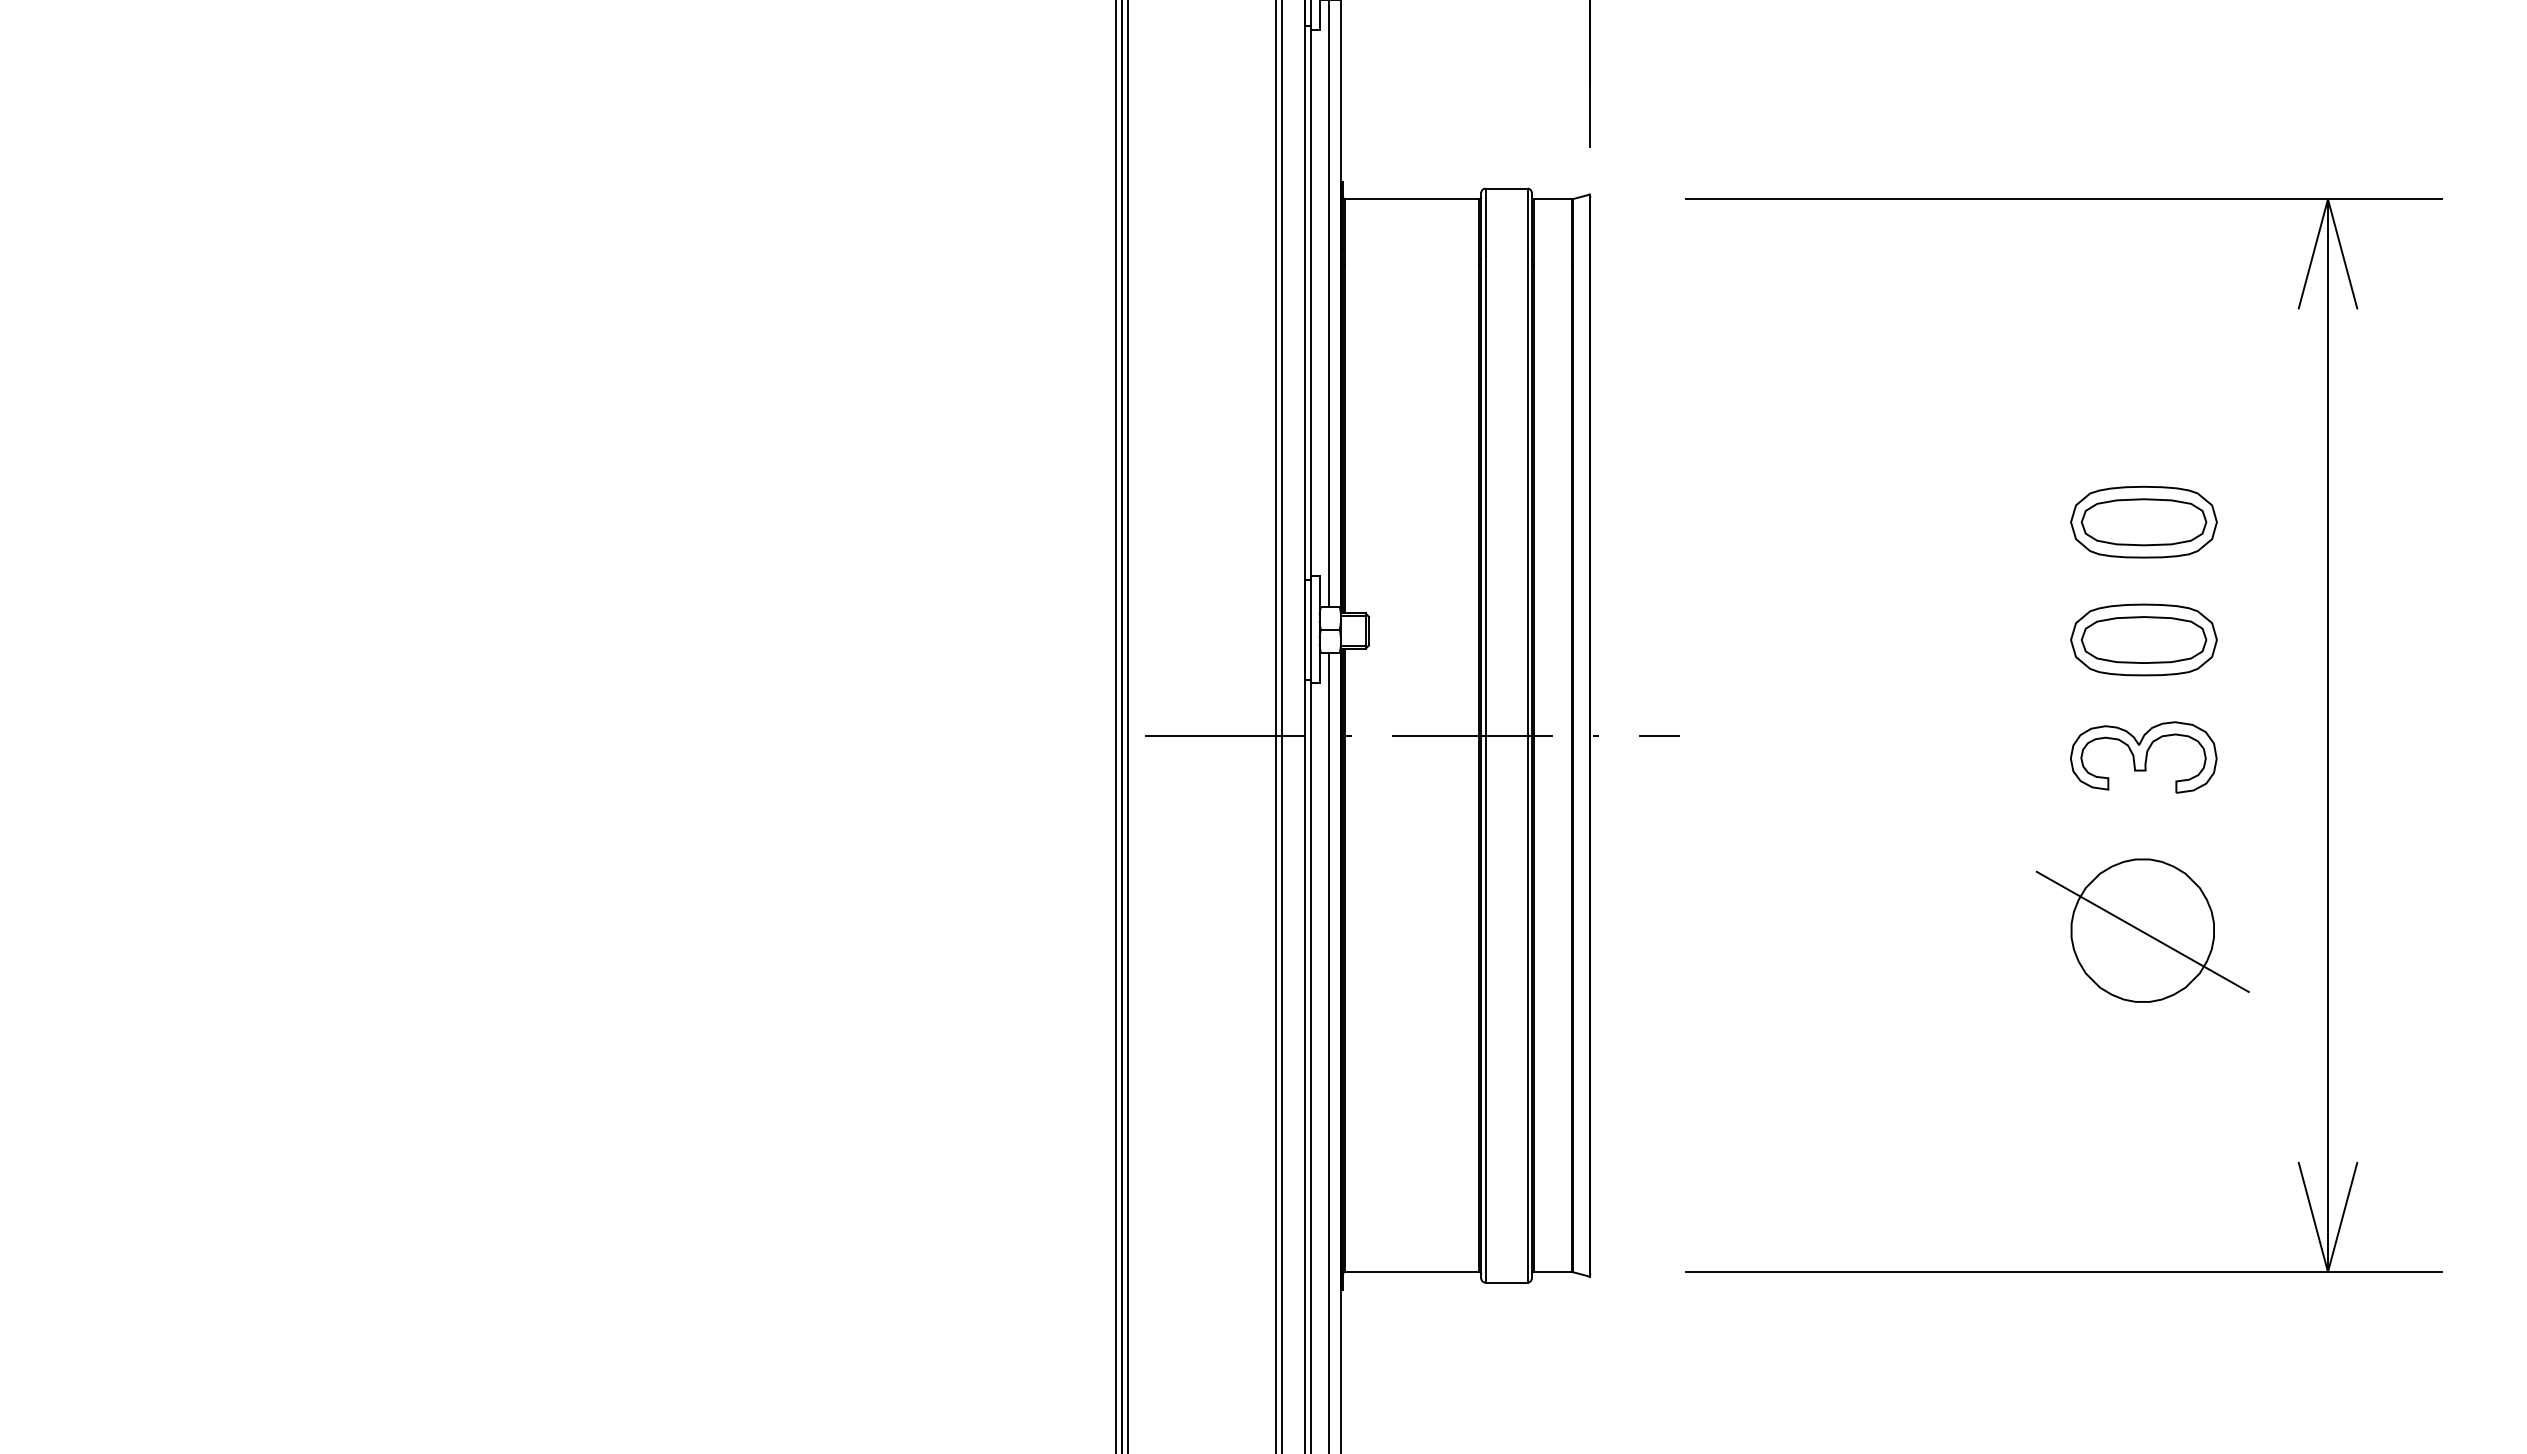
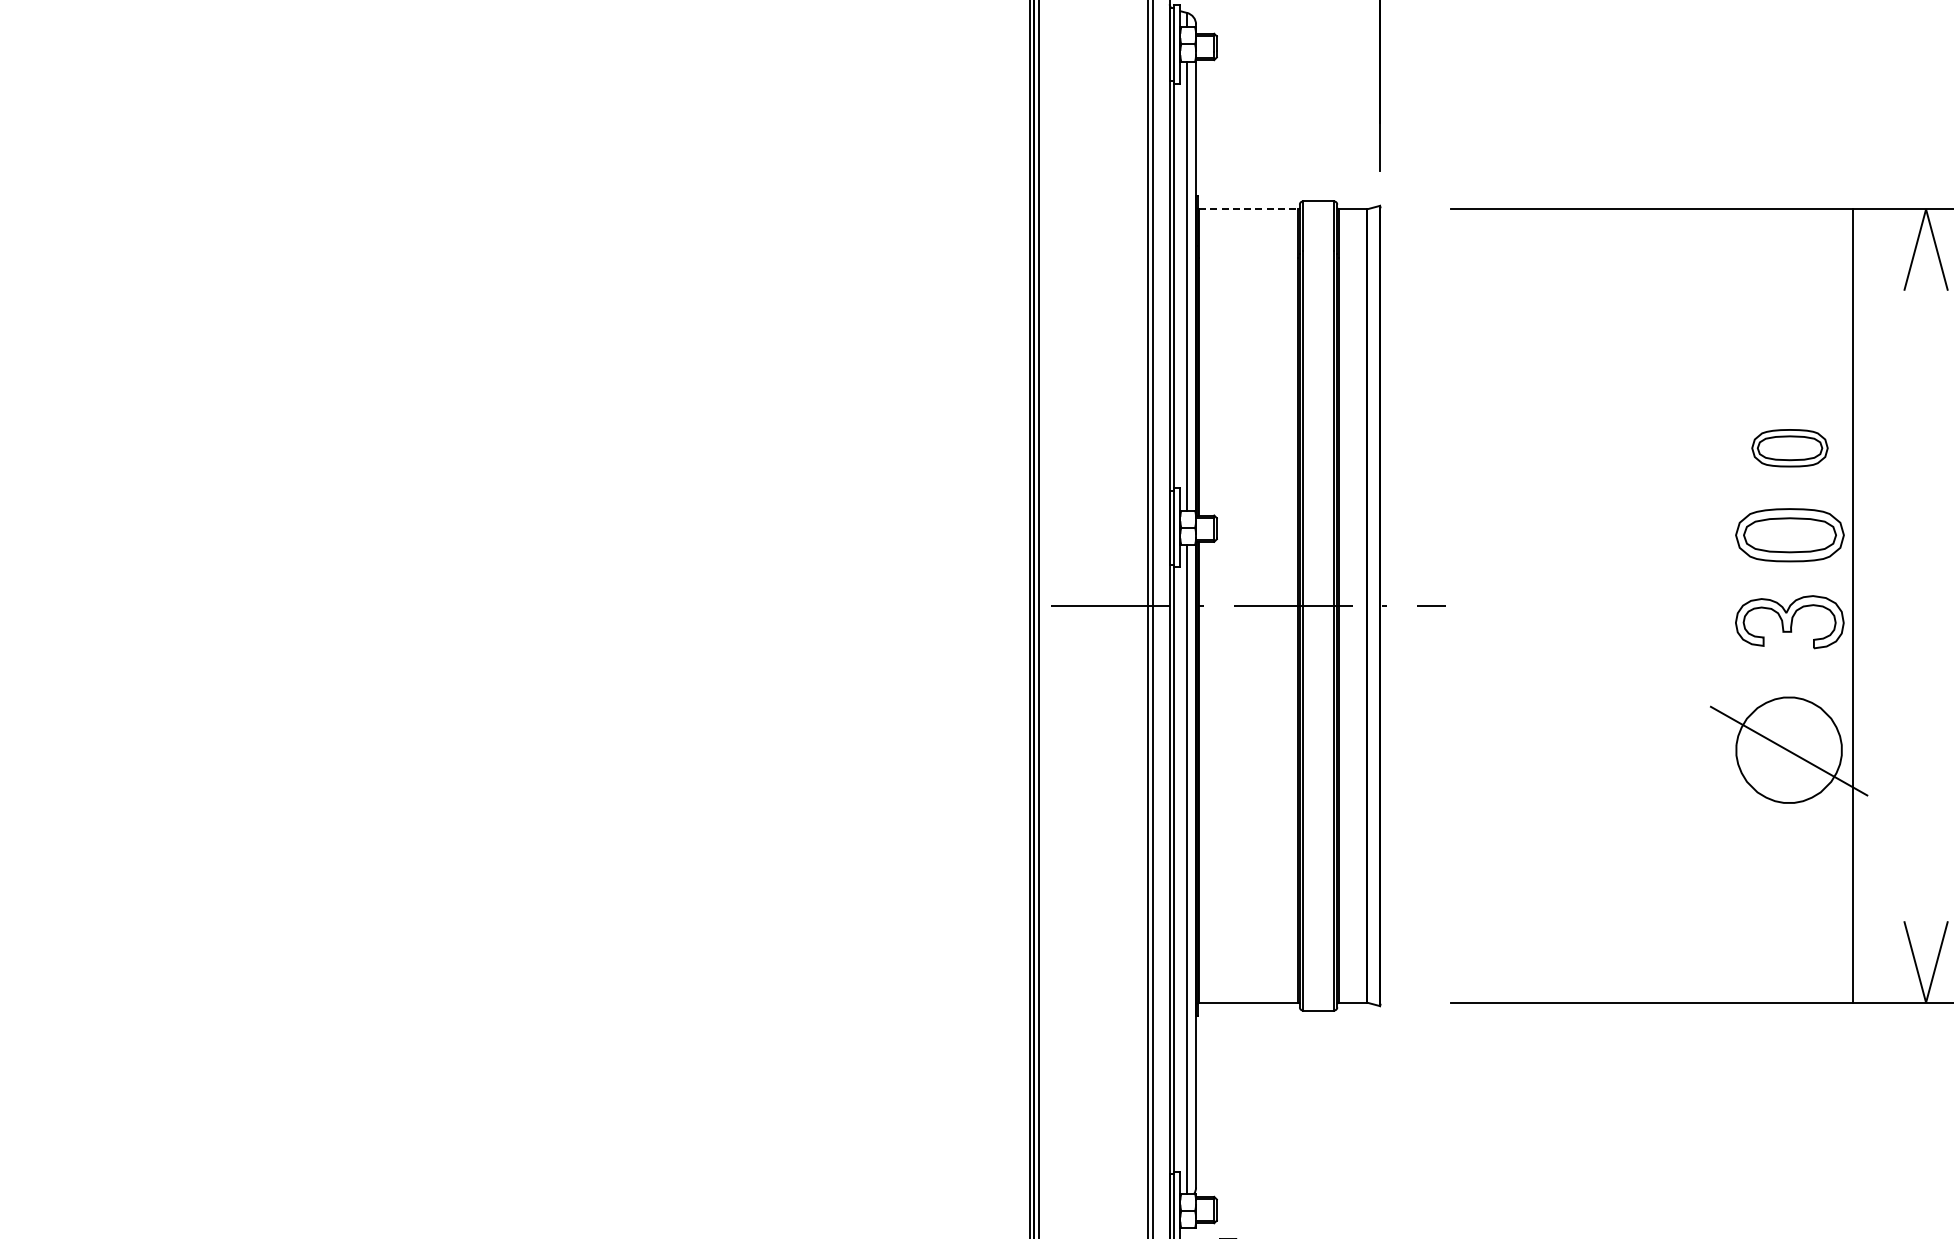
line: (1411, 199) -> (1248, 209), solid -> dashed
part: (2143, 522) -> (1789, 448), size x0.7
line: (2328, 734) -> (1853, 605), moved

